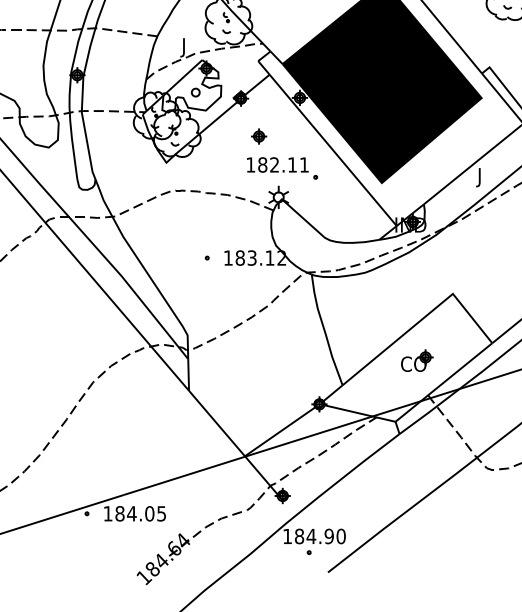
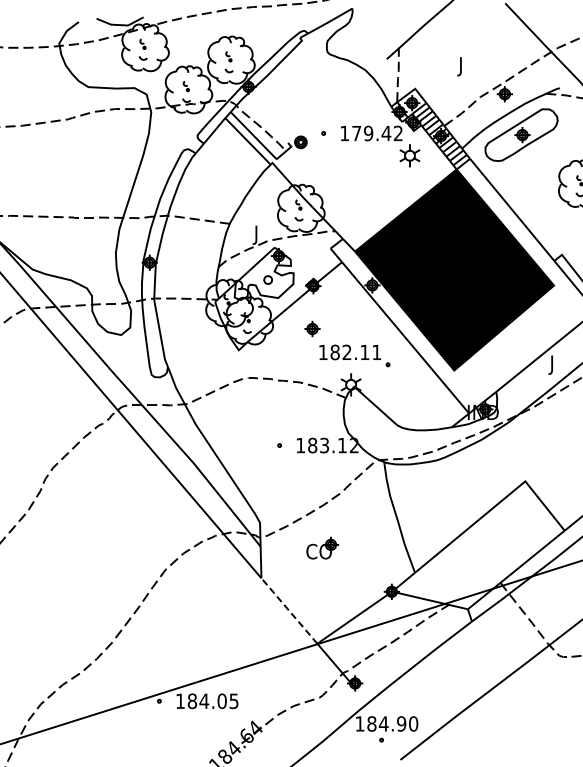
part: (259, 137) -> (312, 329), moved
part: (417, 360) -> (322, 547), moved
line: (217, 424) -> (289, 611), solid -> dashed

